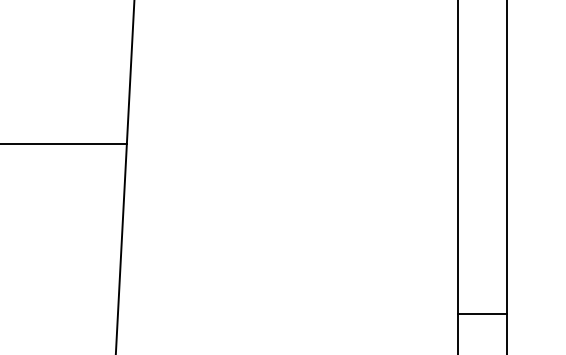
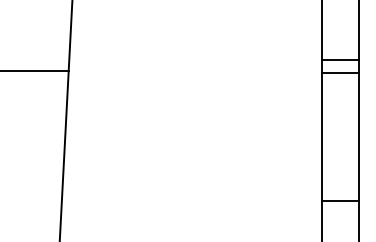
line: (482, 130) -> (340, 60), added
line: (482, 146) -> (340, 72), added

